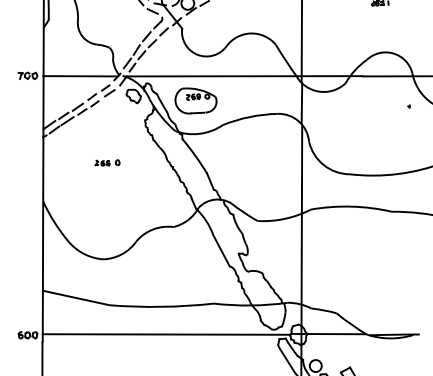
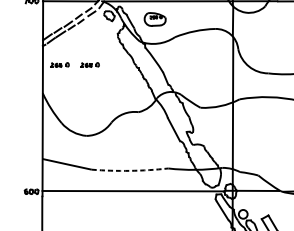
part: (195, 100) -> (154, 19), size x0.7
part: (66, 162) -> (59, 64), added
arc: (161, 306) -> (129, 170), solid -> dashed

